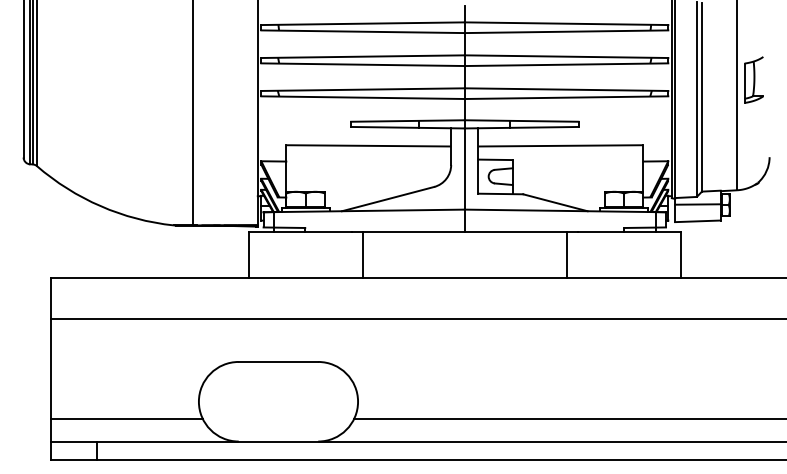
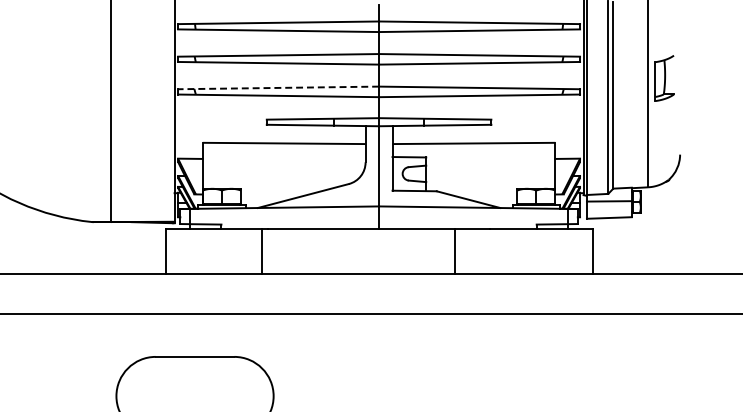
line: (363, 89) -> (279, 87), solid -> dashed
line: (362, 254) -> (262, 250), moved
line: (567, 254) -> (454, 250), moved

